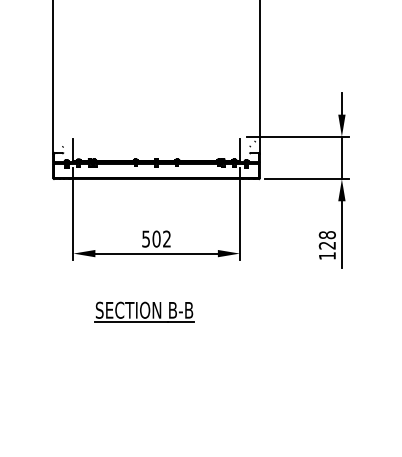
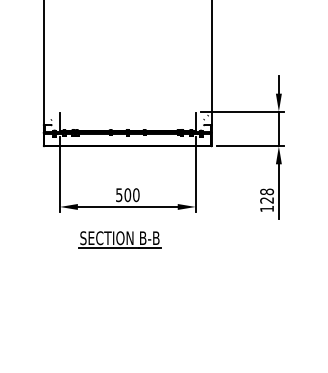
text: (167, 239) -> (136, 195), 502 -> 500
part: (143, 311) -> (119, 239), moved

